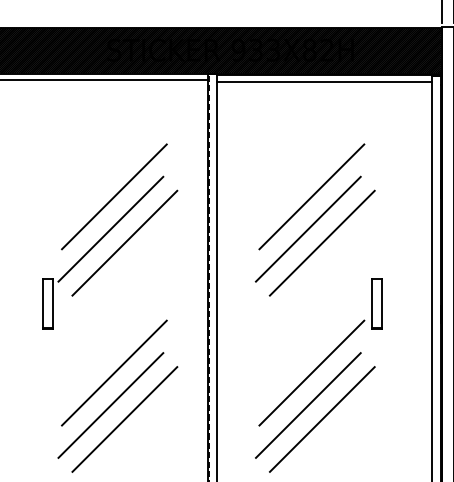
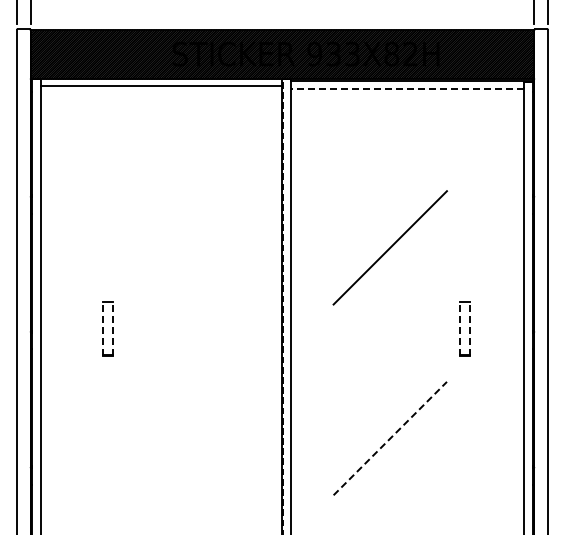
line: (324, 81) -> (407, 88), solid -> dashed
line: (114, 196) -> (180, 212), removed
line: (311, 196) -> (393, 212), removed
line: (110, 228) -> (176, 247), removed
line: (124, 242) -> (191, 262), removed
line: (322, 242) -> (405, 262), removed
line: (42, 303) -> (102, 328), solid -> dashed
line: (52, 303) -> (113, 328), solid -> dashed
line: (372, 303) -> (459, 328), solid -> dashed
line: (382, 303) -> (470, 328), solid -> dashed
line: (114, 373) -> (180, 403), removed
line: (311, 373) -> (393, 403), removed
line: (110, 405) -> (176, 438), removed
line: (308, 405) -> (390, 438), solid -> dashed
line: (124, 419) -> (191, 453), removed
line: (322, 419) -> (405, 453), removed

